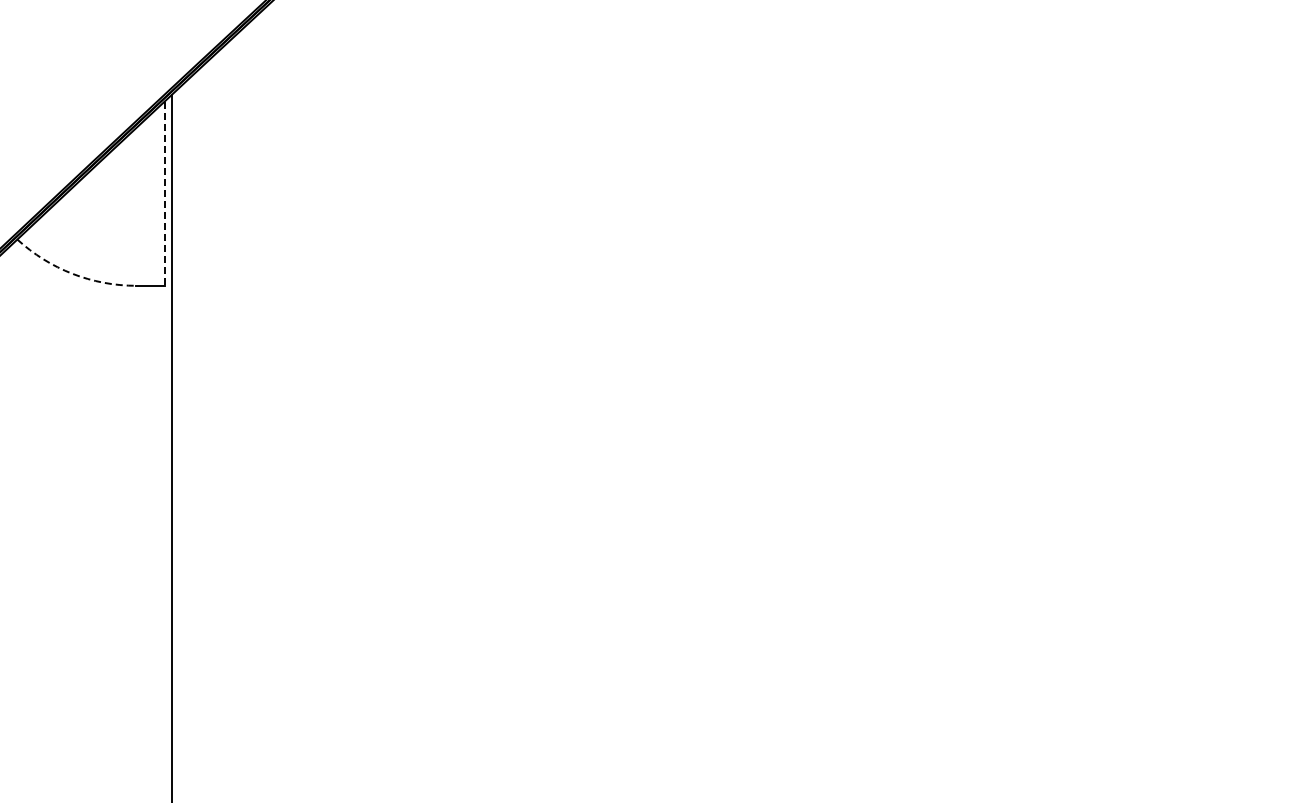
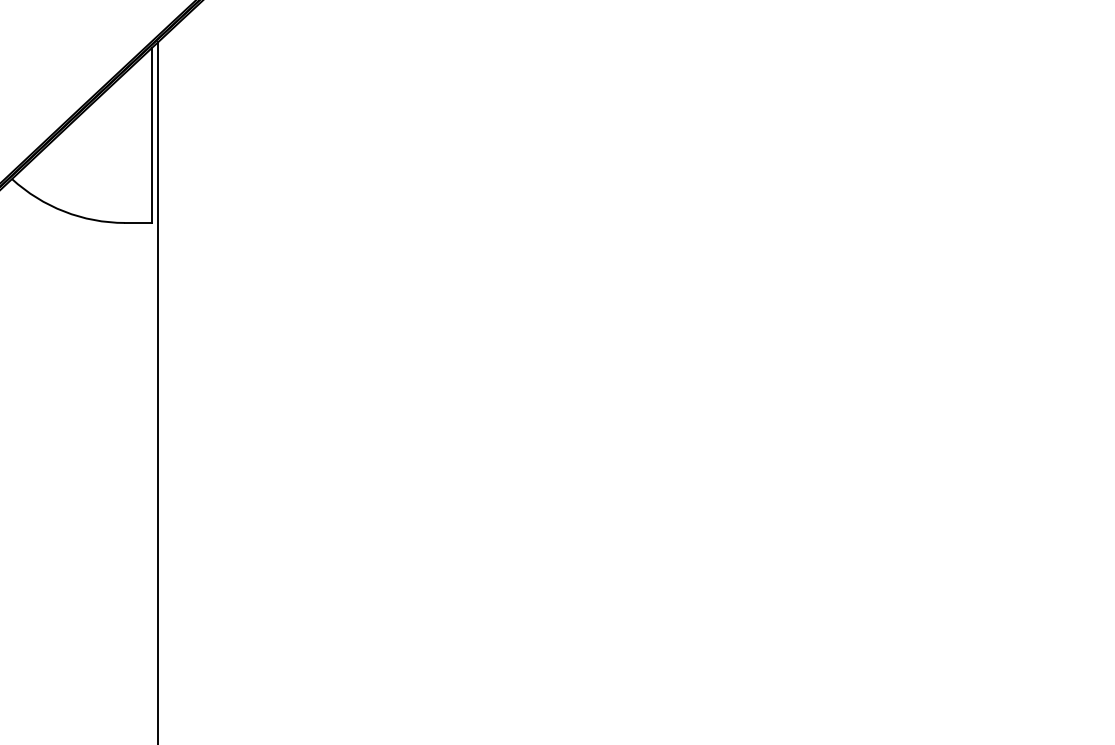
line: (164, 194) -> (151, 136), dashed -> solid
arc: (72, 273) -> (64, 211), dashed -> solid

